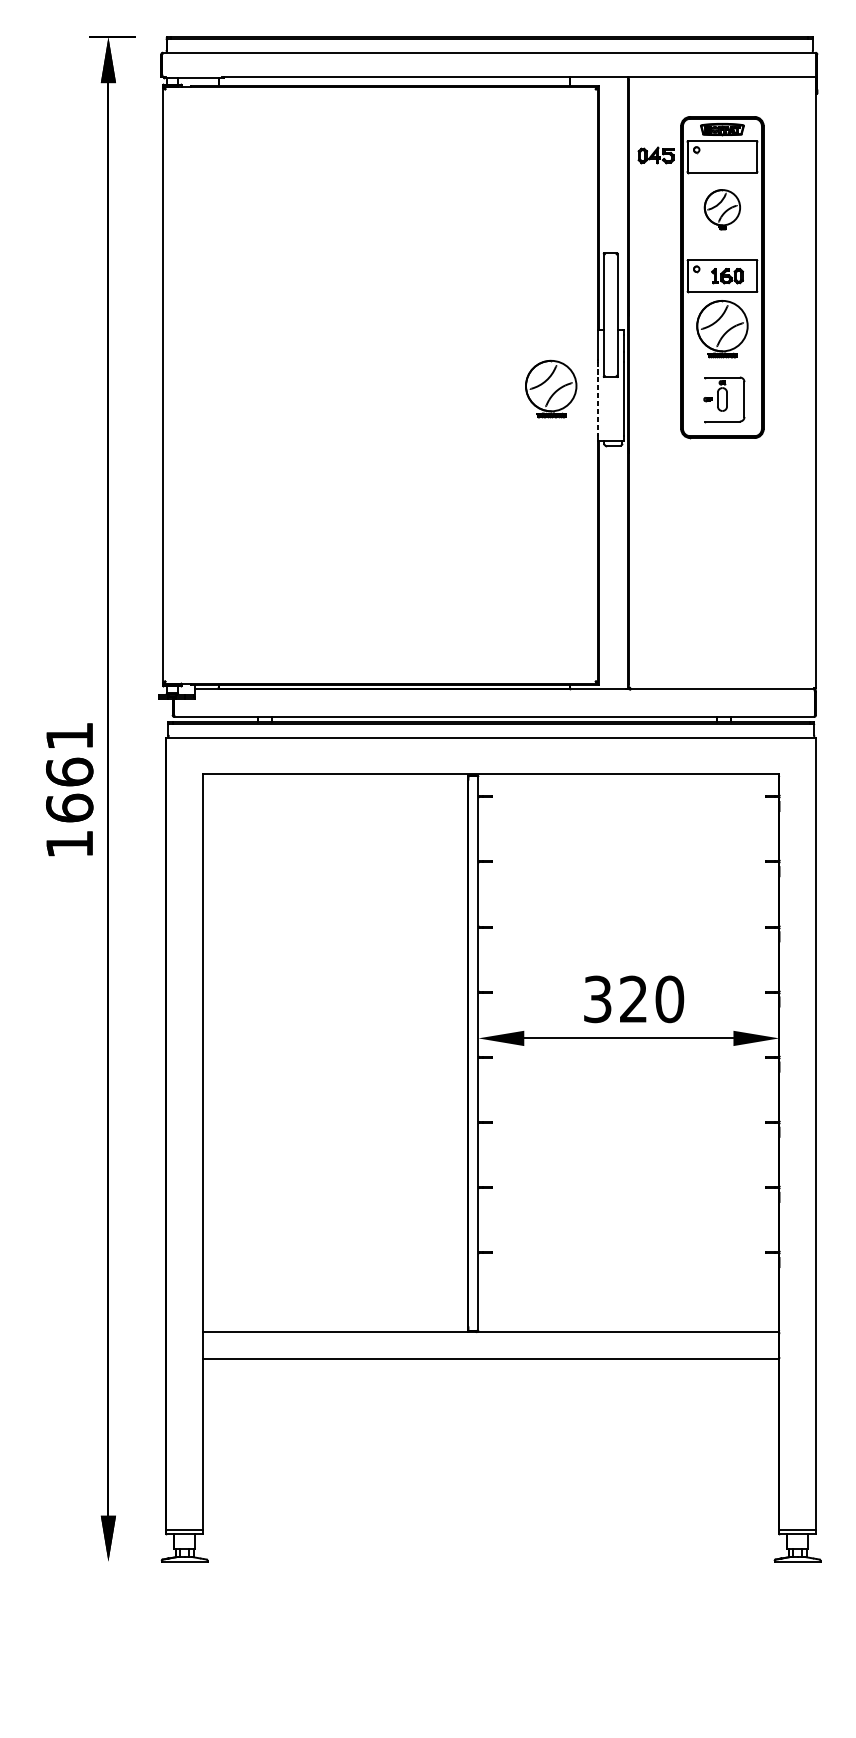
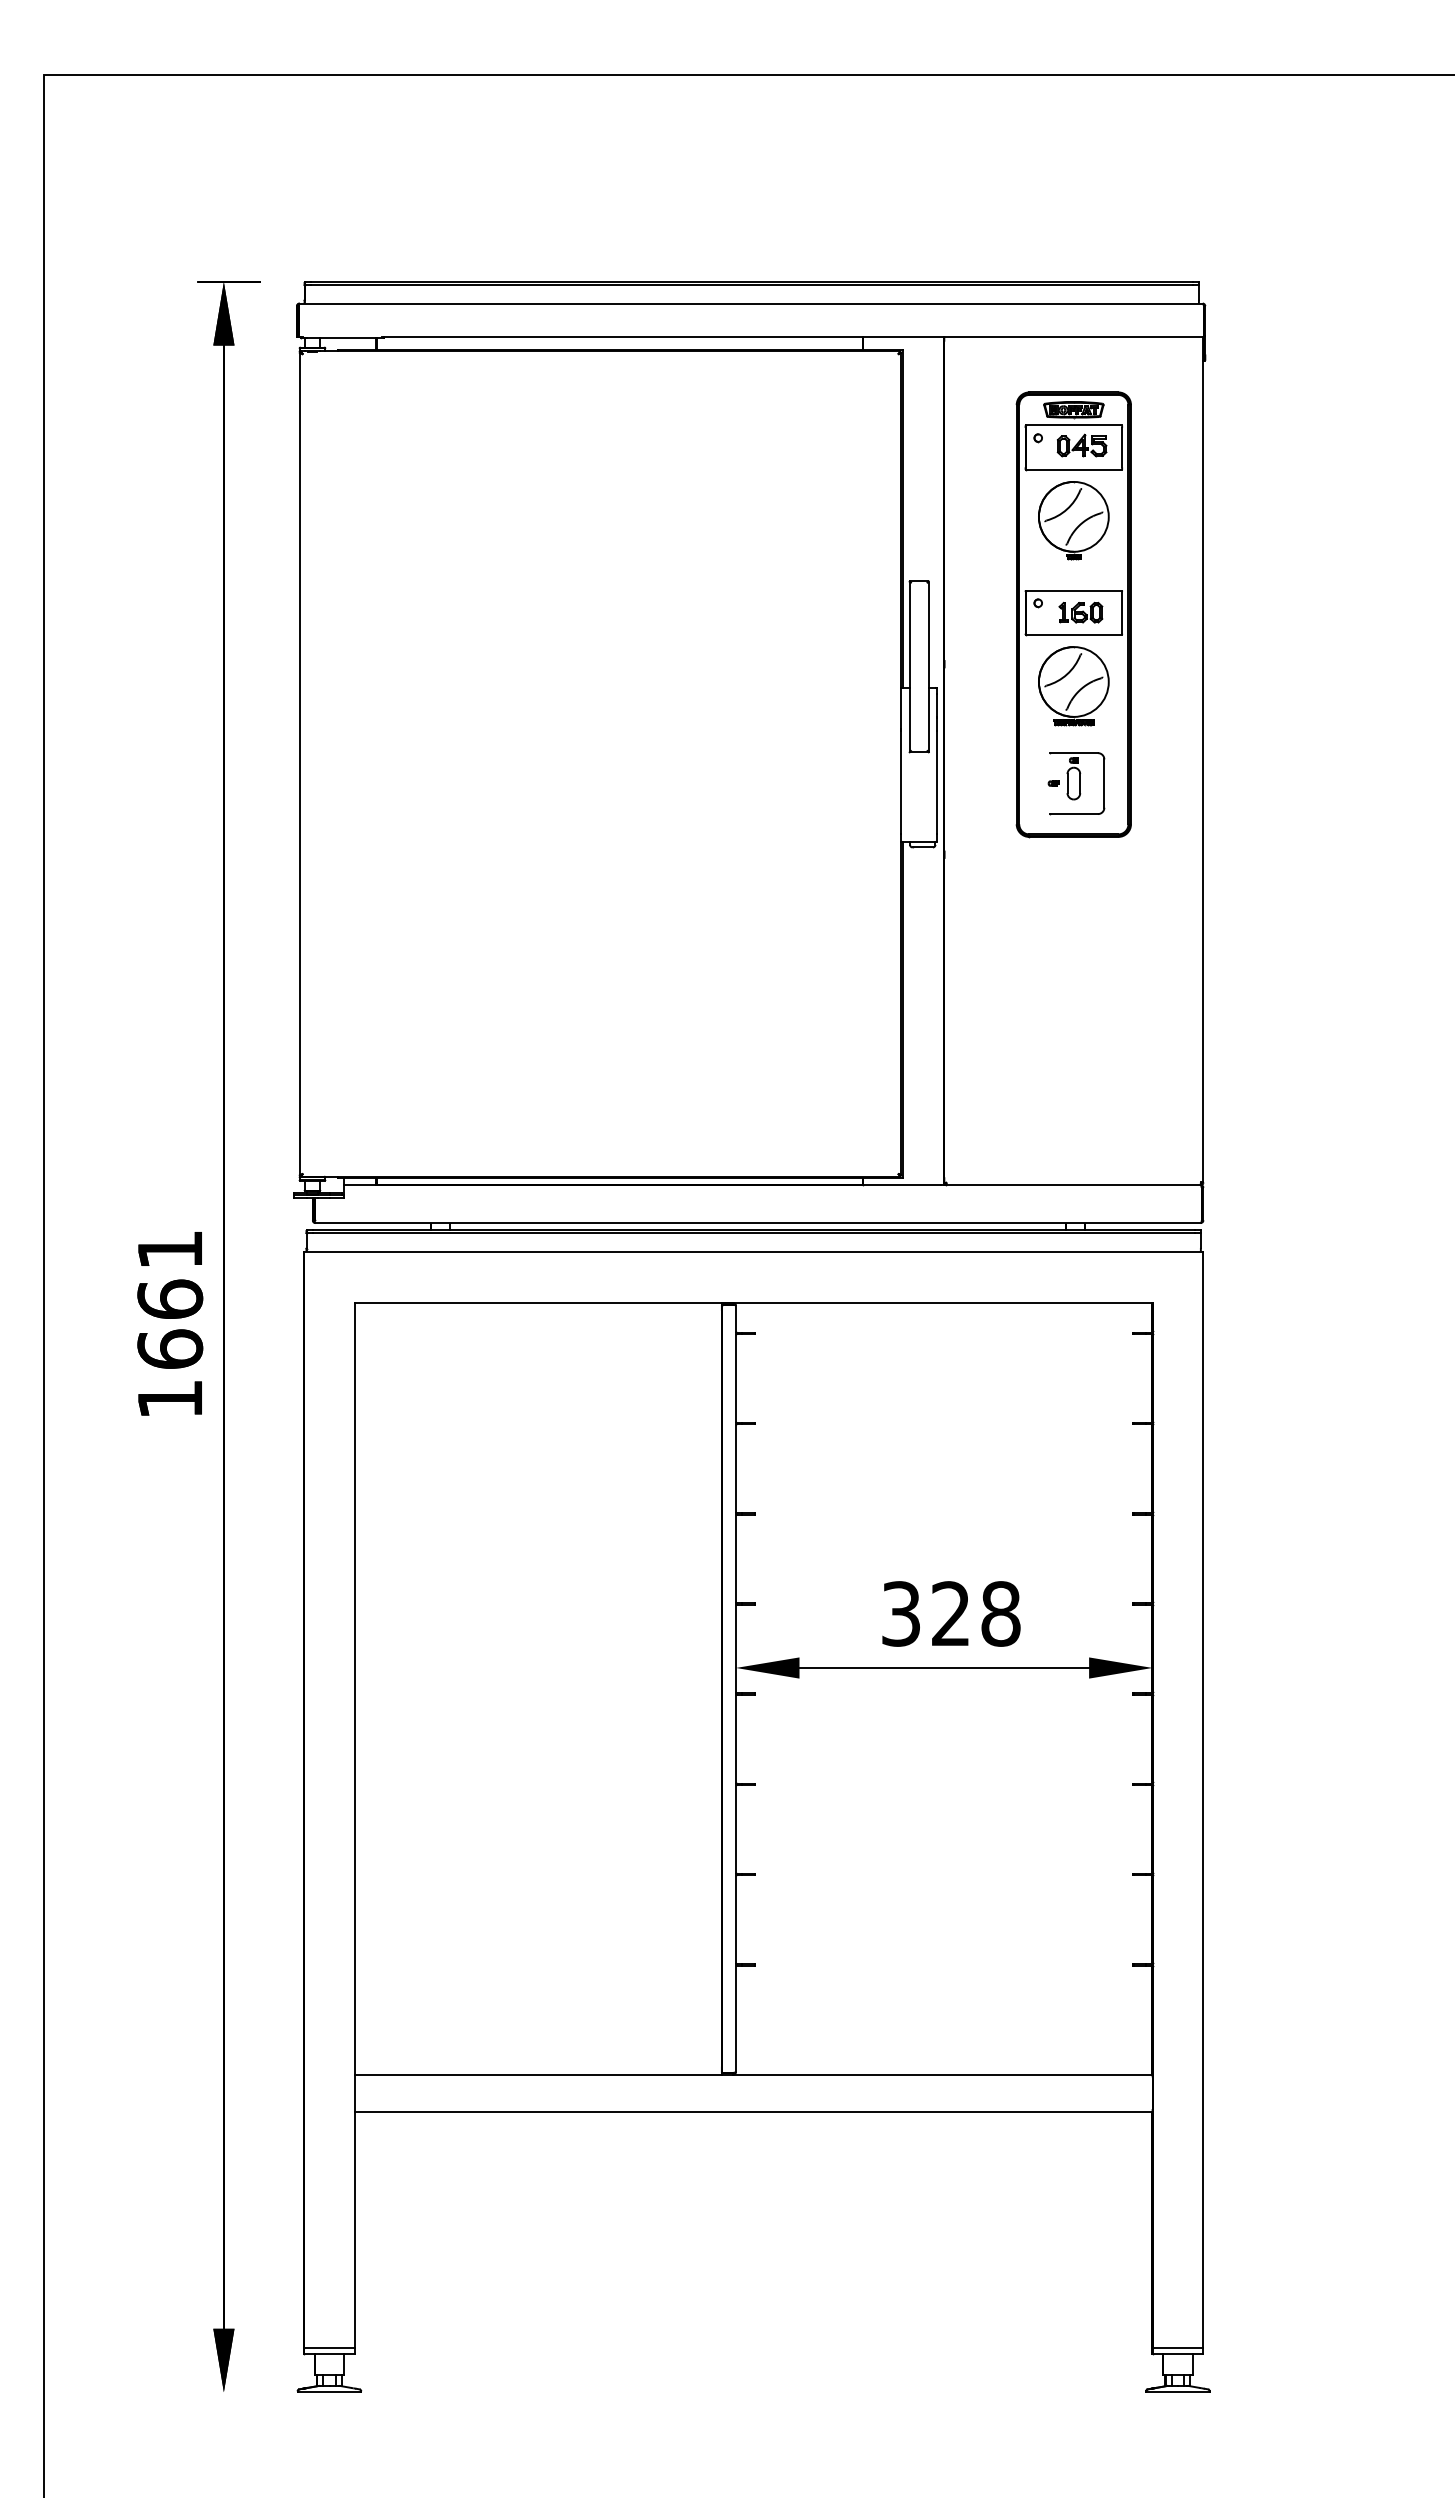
part: (655, 155) -> (1081, 445), moved
part: (722, 209) -> (1073, 520), size x1.43
part: (550, 389) -> (836, 769), removed
line: (597, 398) -> (901, 782), dashed -> solid
text: (669, 999) -> (1000, 1613), 320 -> 328

